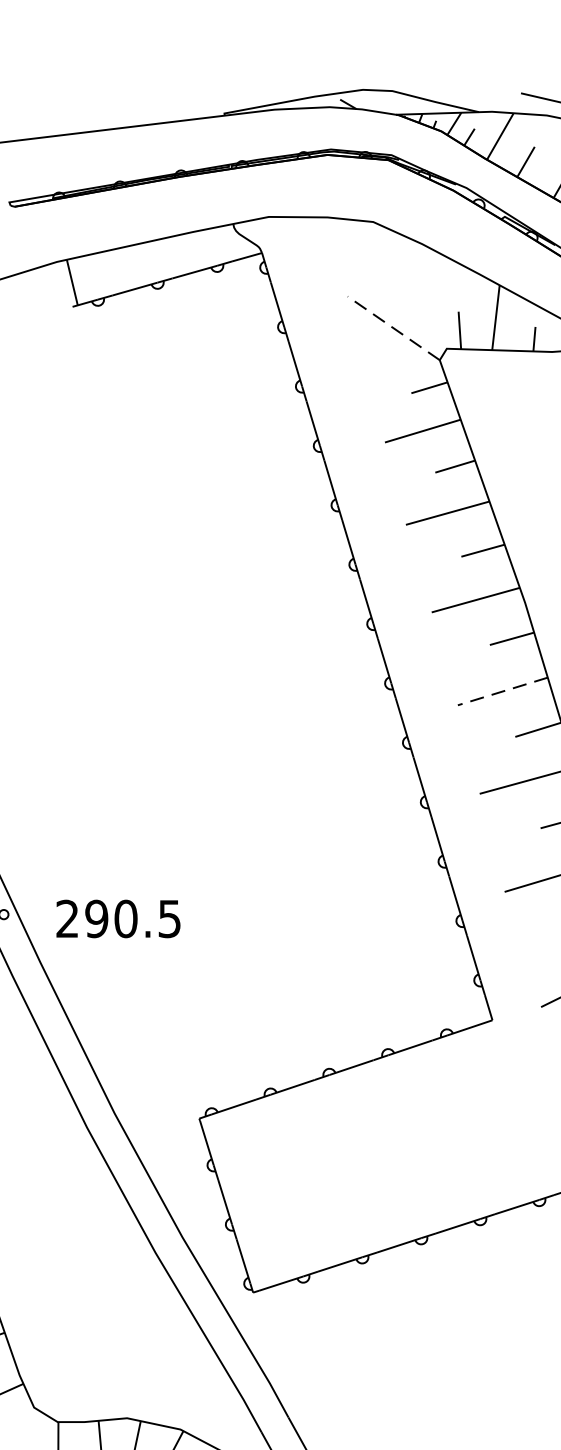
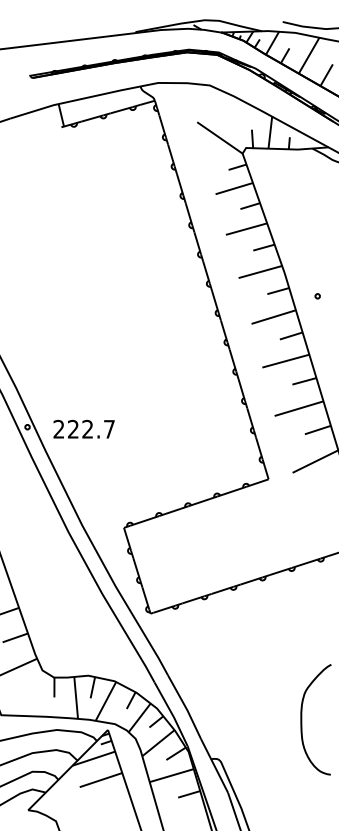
line: (392, 327) -> (219, 137), dashed -> solid
line: (502, 692) -> (273, 317), dashed -> solid
text: (131, 917) -> (90, 428), 290.5 -> 222.7

